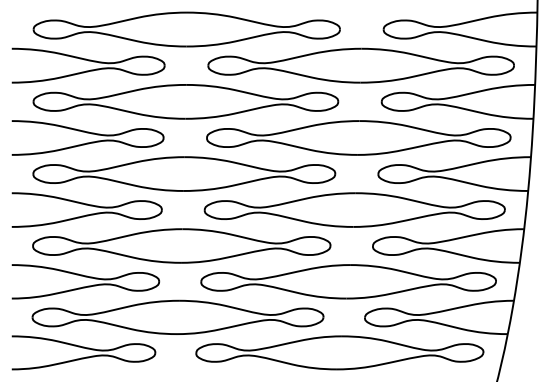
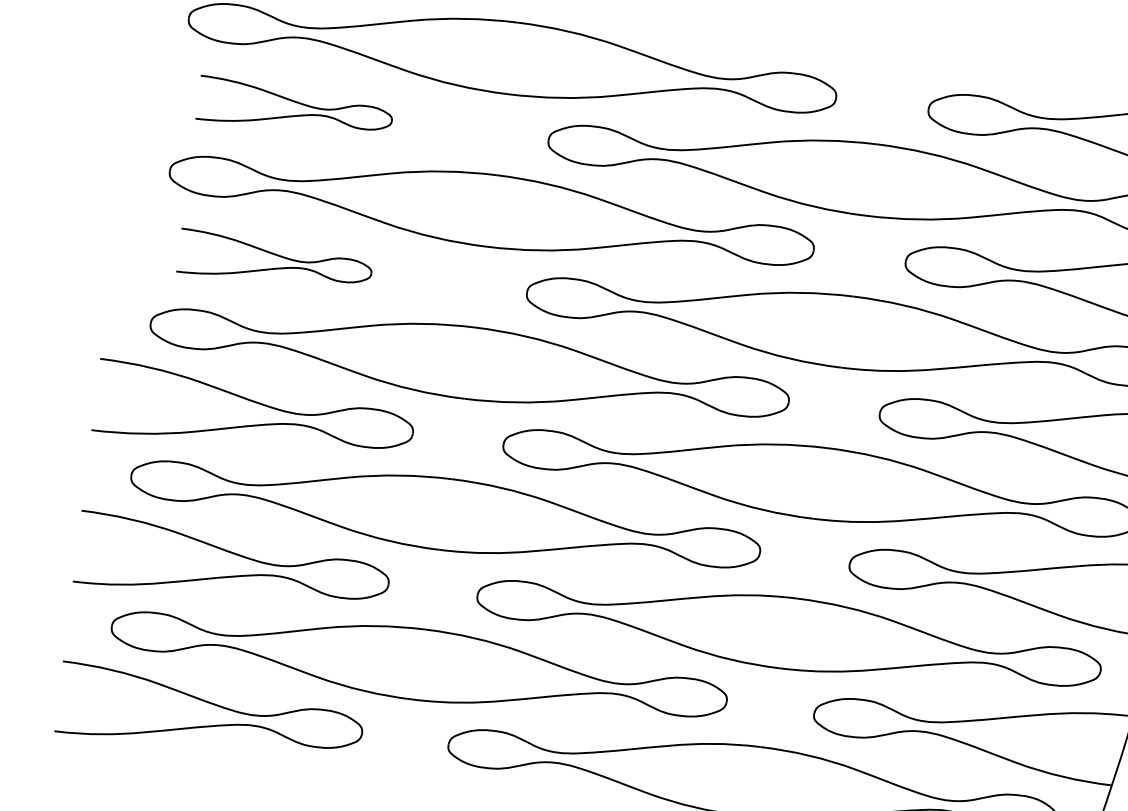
part: (88, 65) -> (295, 108), size x0.6
part: (87, 137) -> (274, 260), size x0.6

